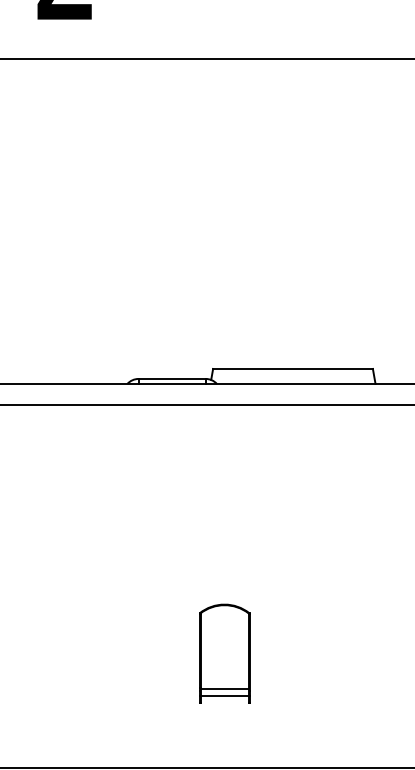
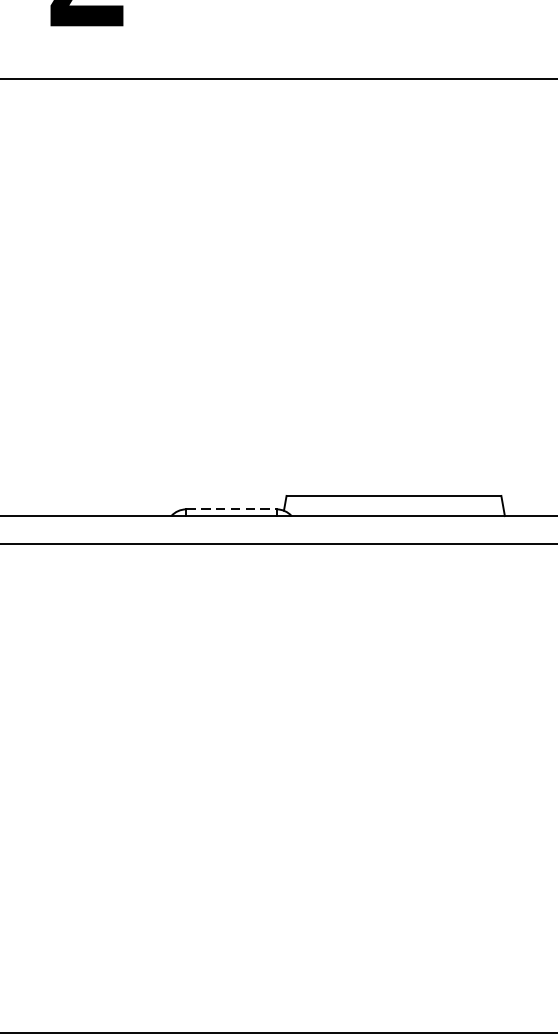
line: (172, 378) -> (231, 508), solid -> dashed
part: (224, 653) -> (301, 878), removed

